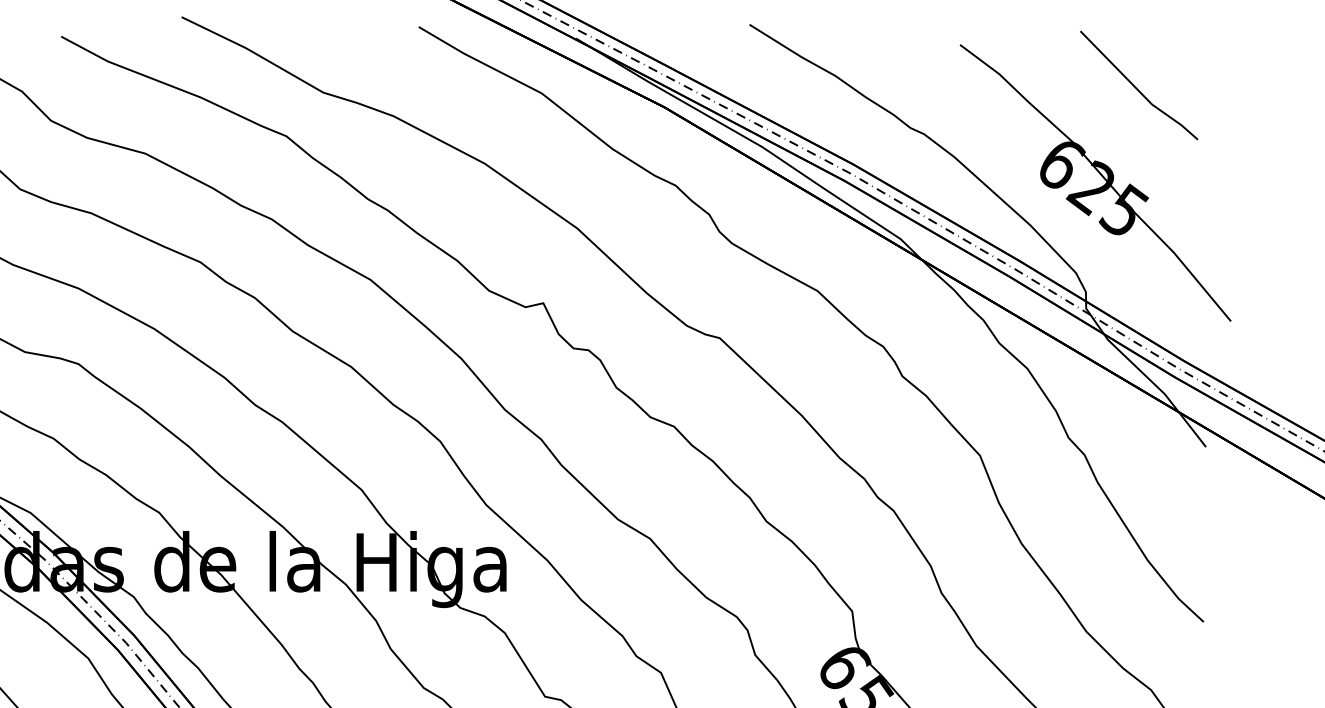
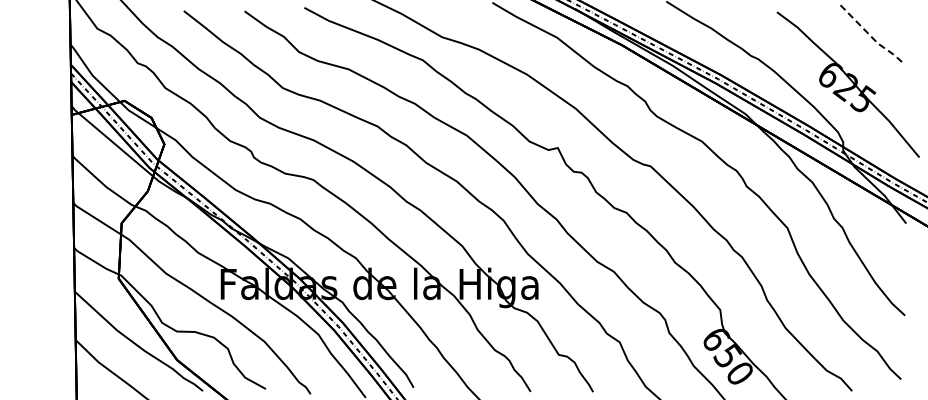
line: (1137, 89) -> (870, 35), solid -> dashed

